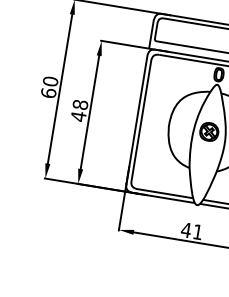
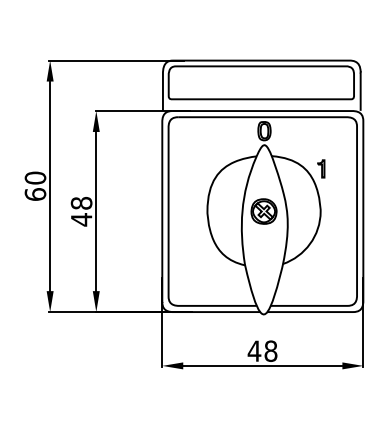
text: (197, 231) -> (270, 350), 41 -> 48

